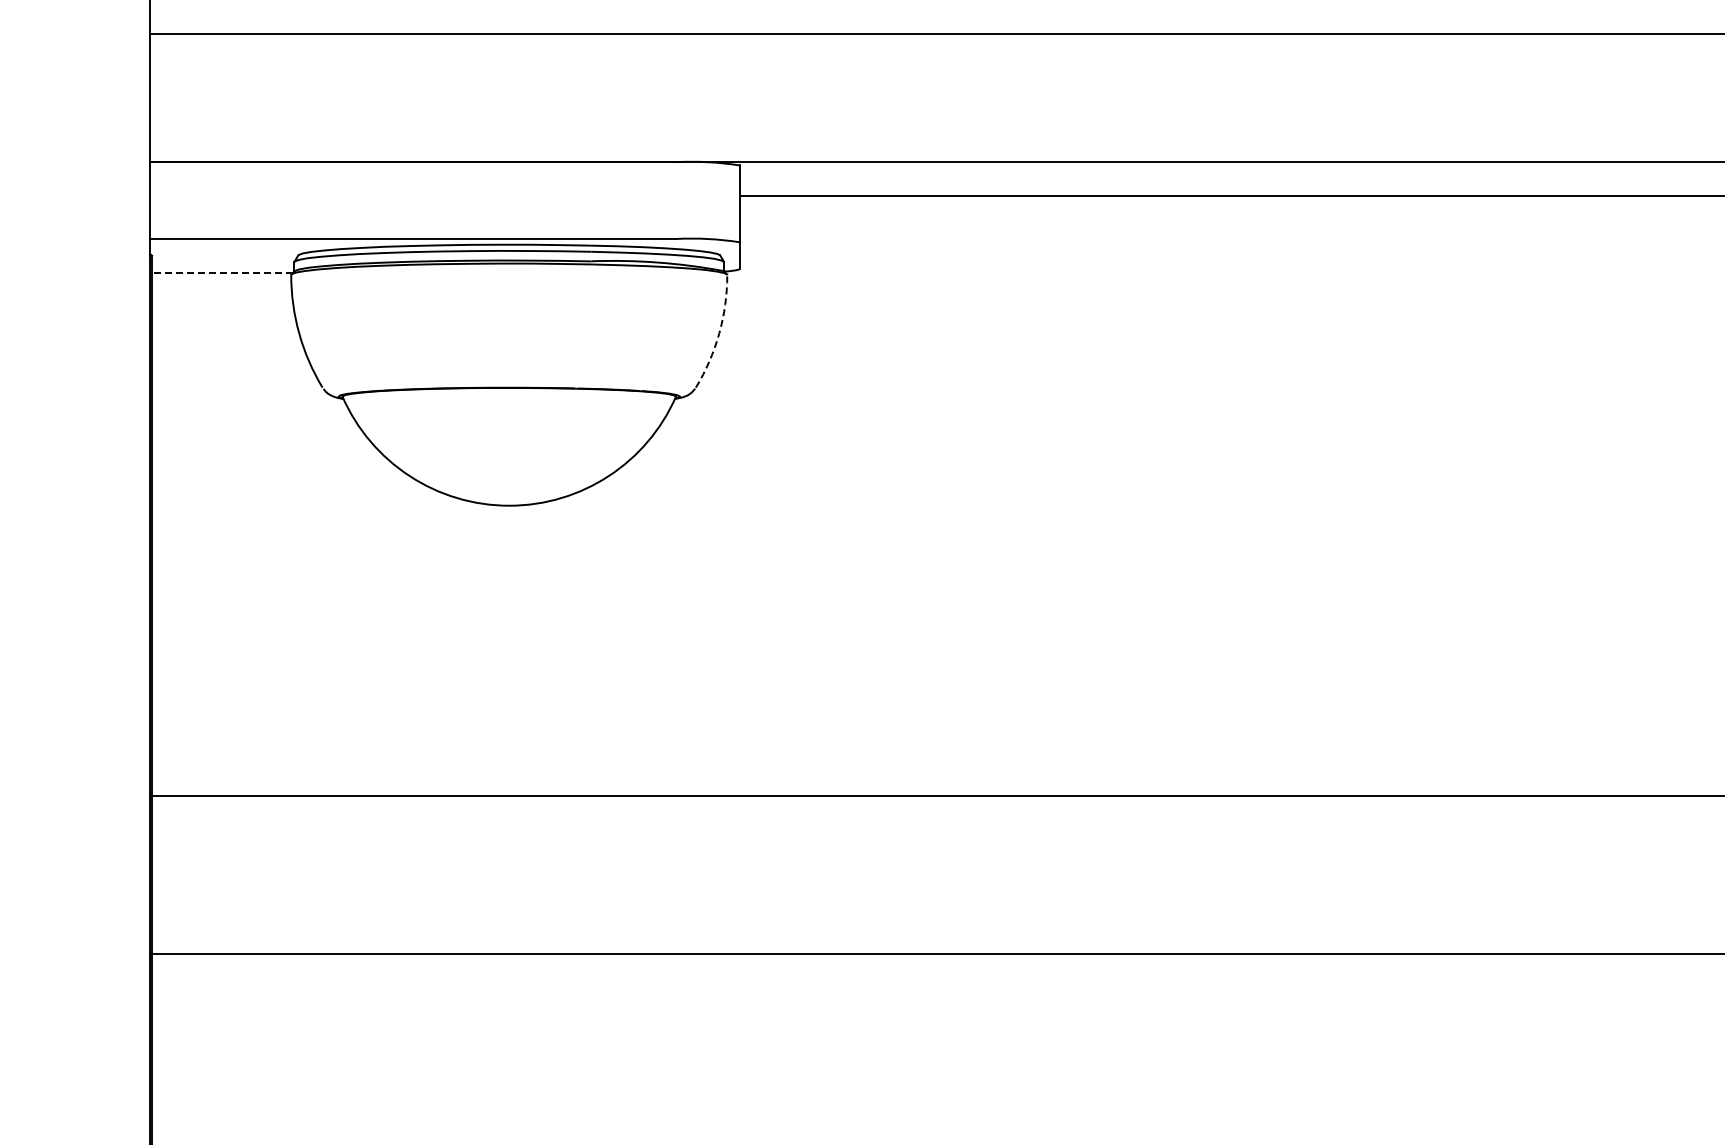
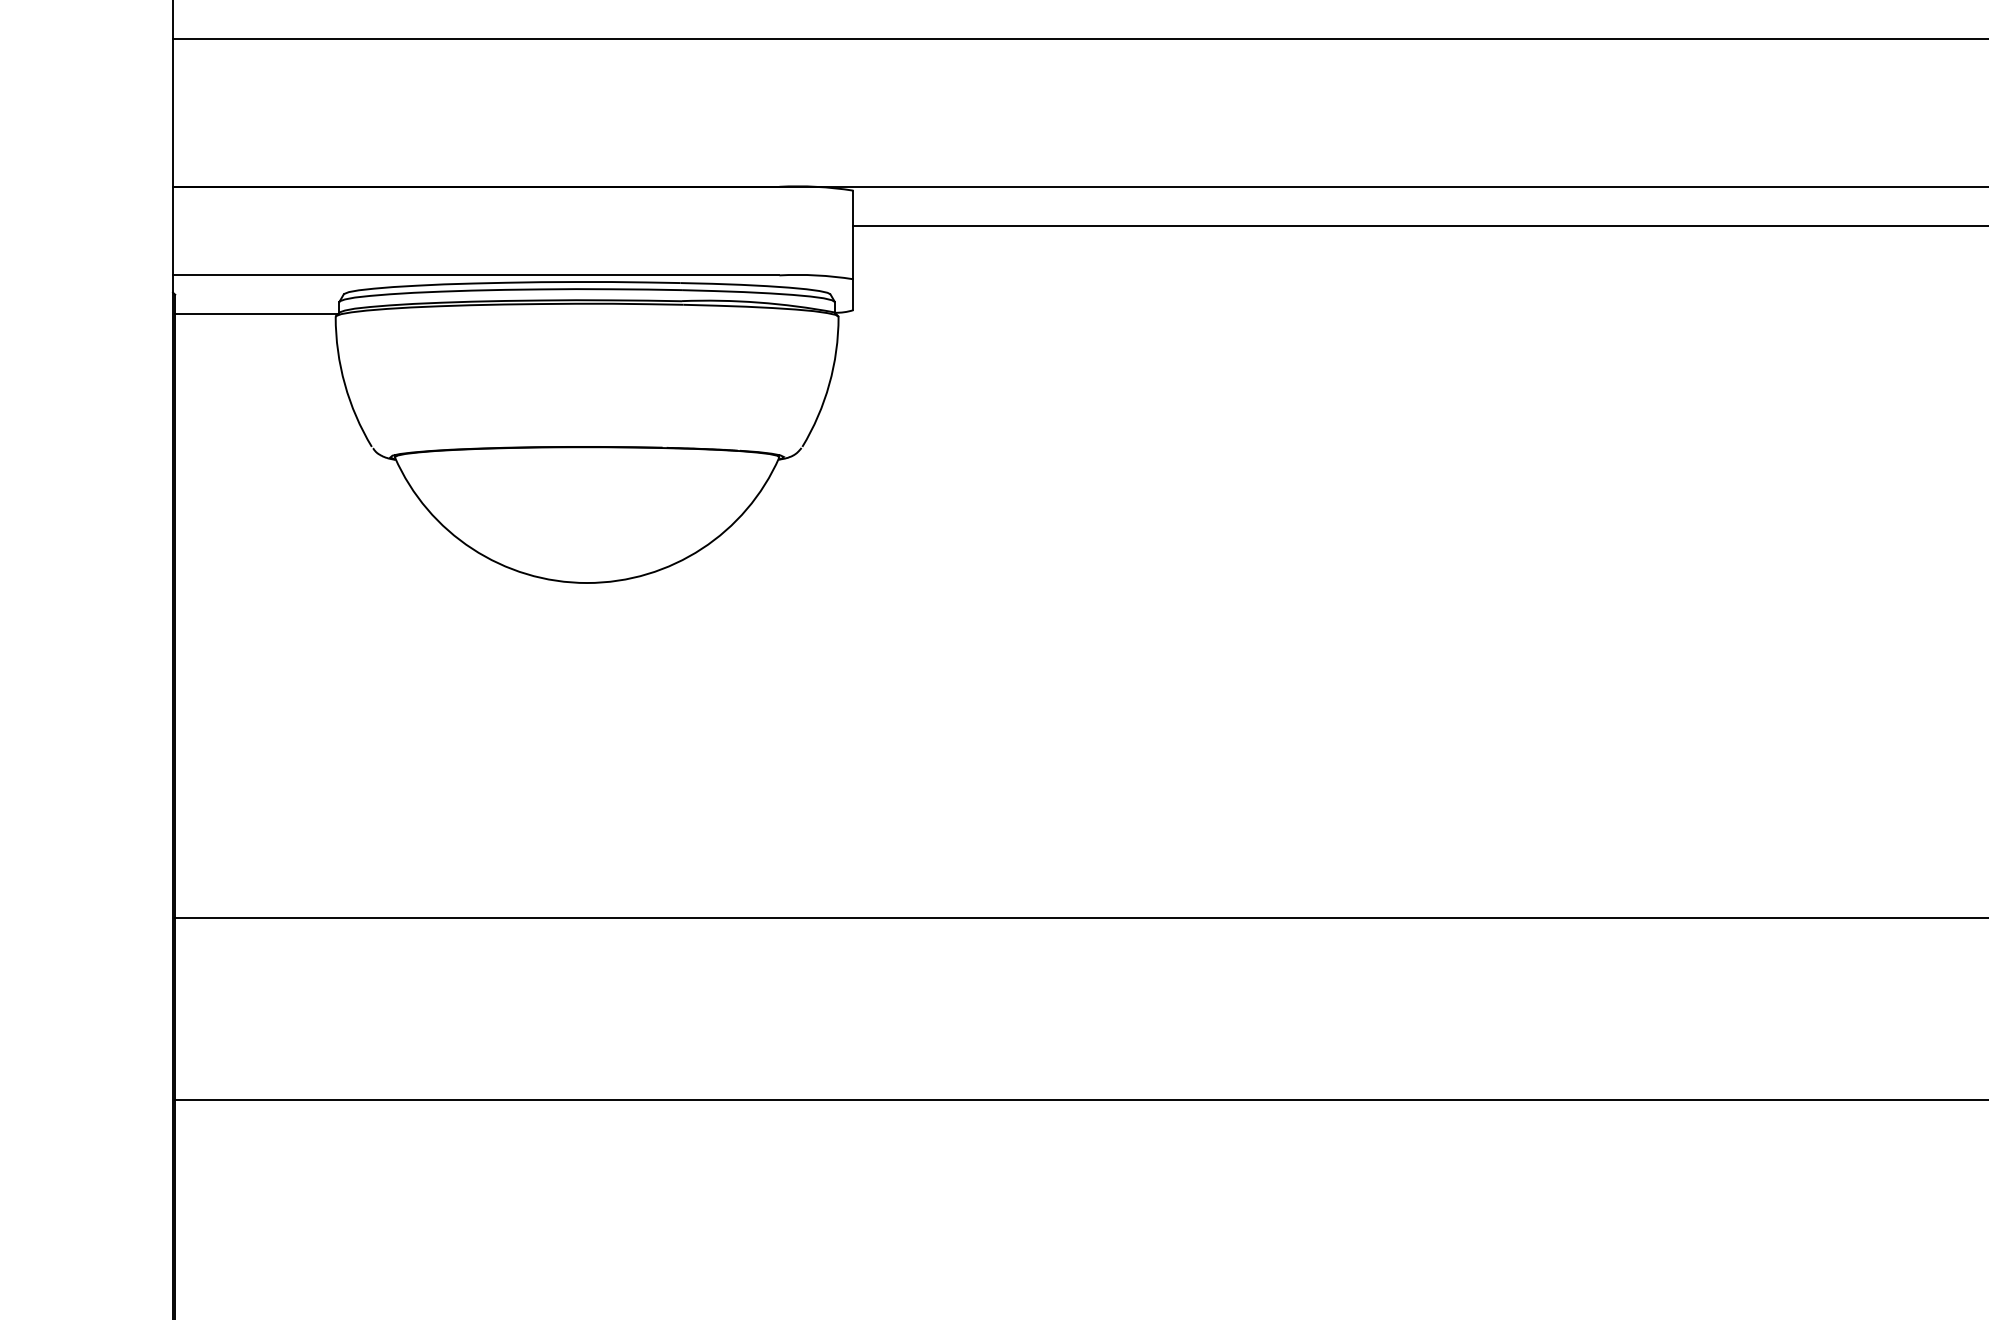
line: (222, 272) -> (256, 314), dashed -> solid
arc: (719, 333) -> (829, 384), dashed -> solid

